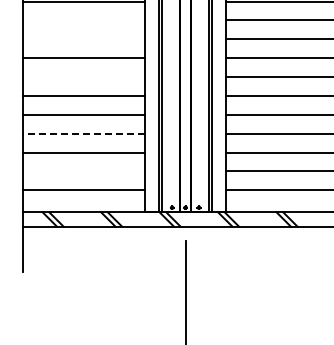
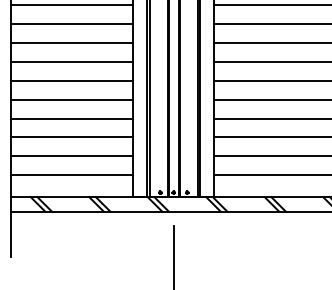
line: (84, 20) -> (72, 5), added
line: (84, 39) -> (72, 24), added
line: (84, 77) -> (72, 62), added
line: (83, 133) -> (71, 118), dashed -> solid
line: (84, 171) -> (72, 156), added

